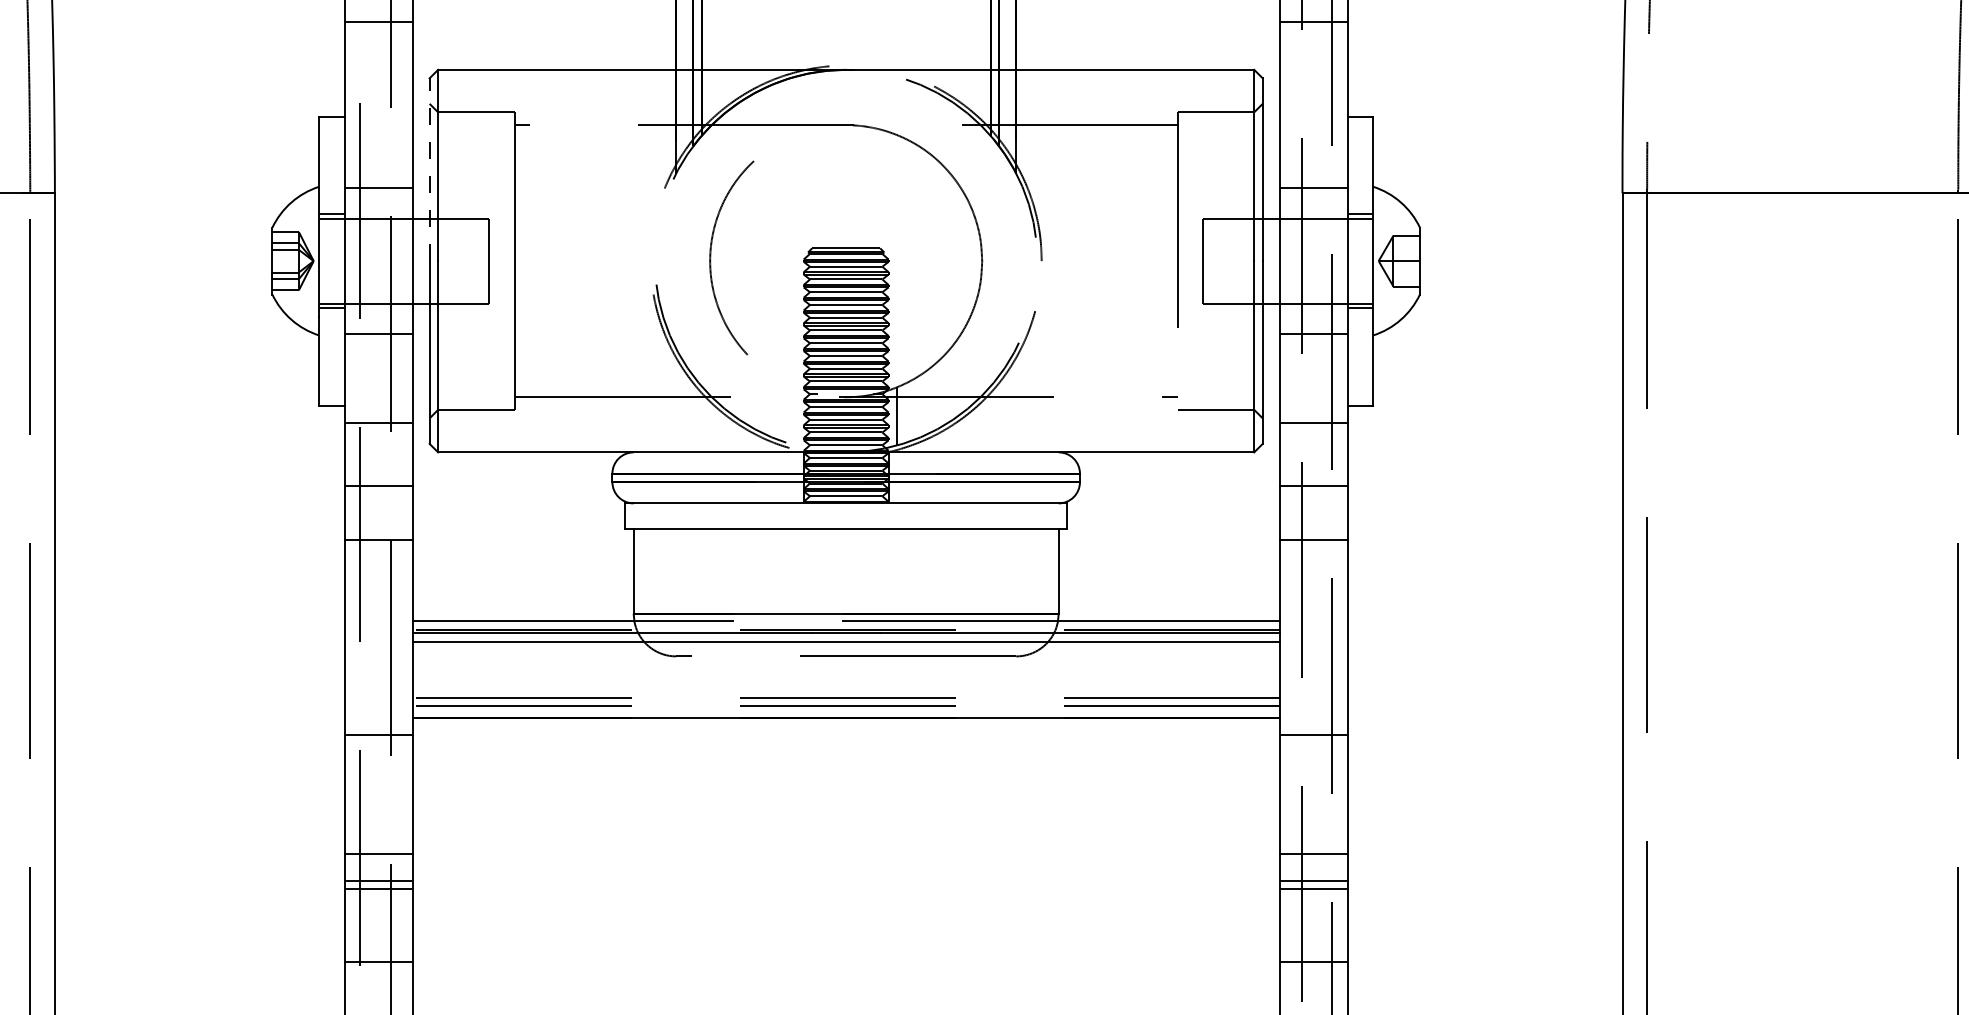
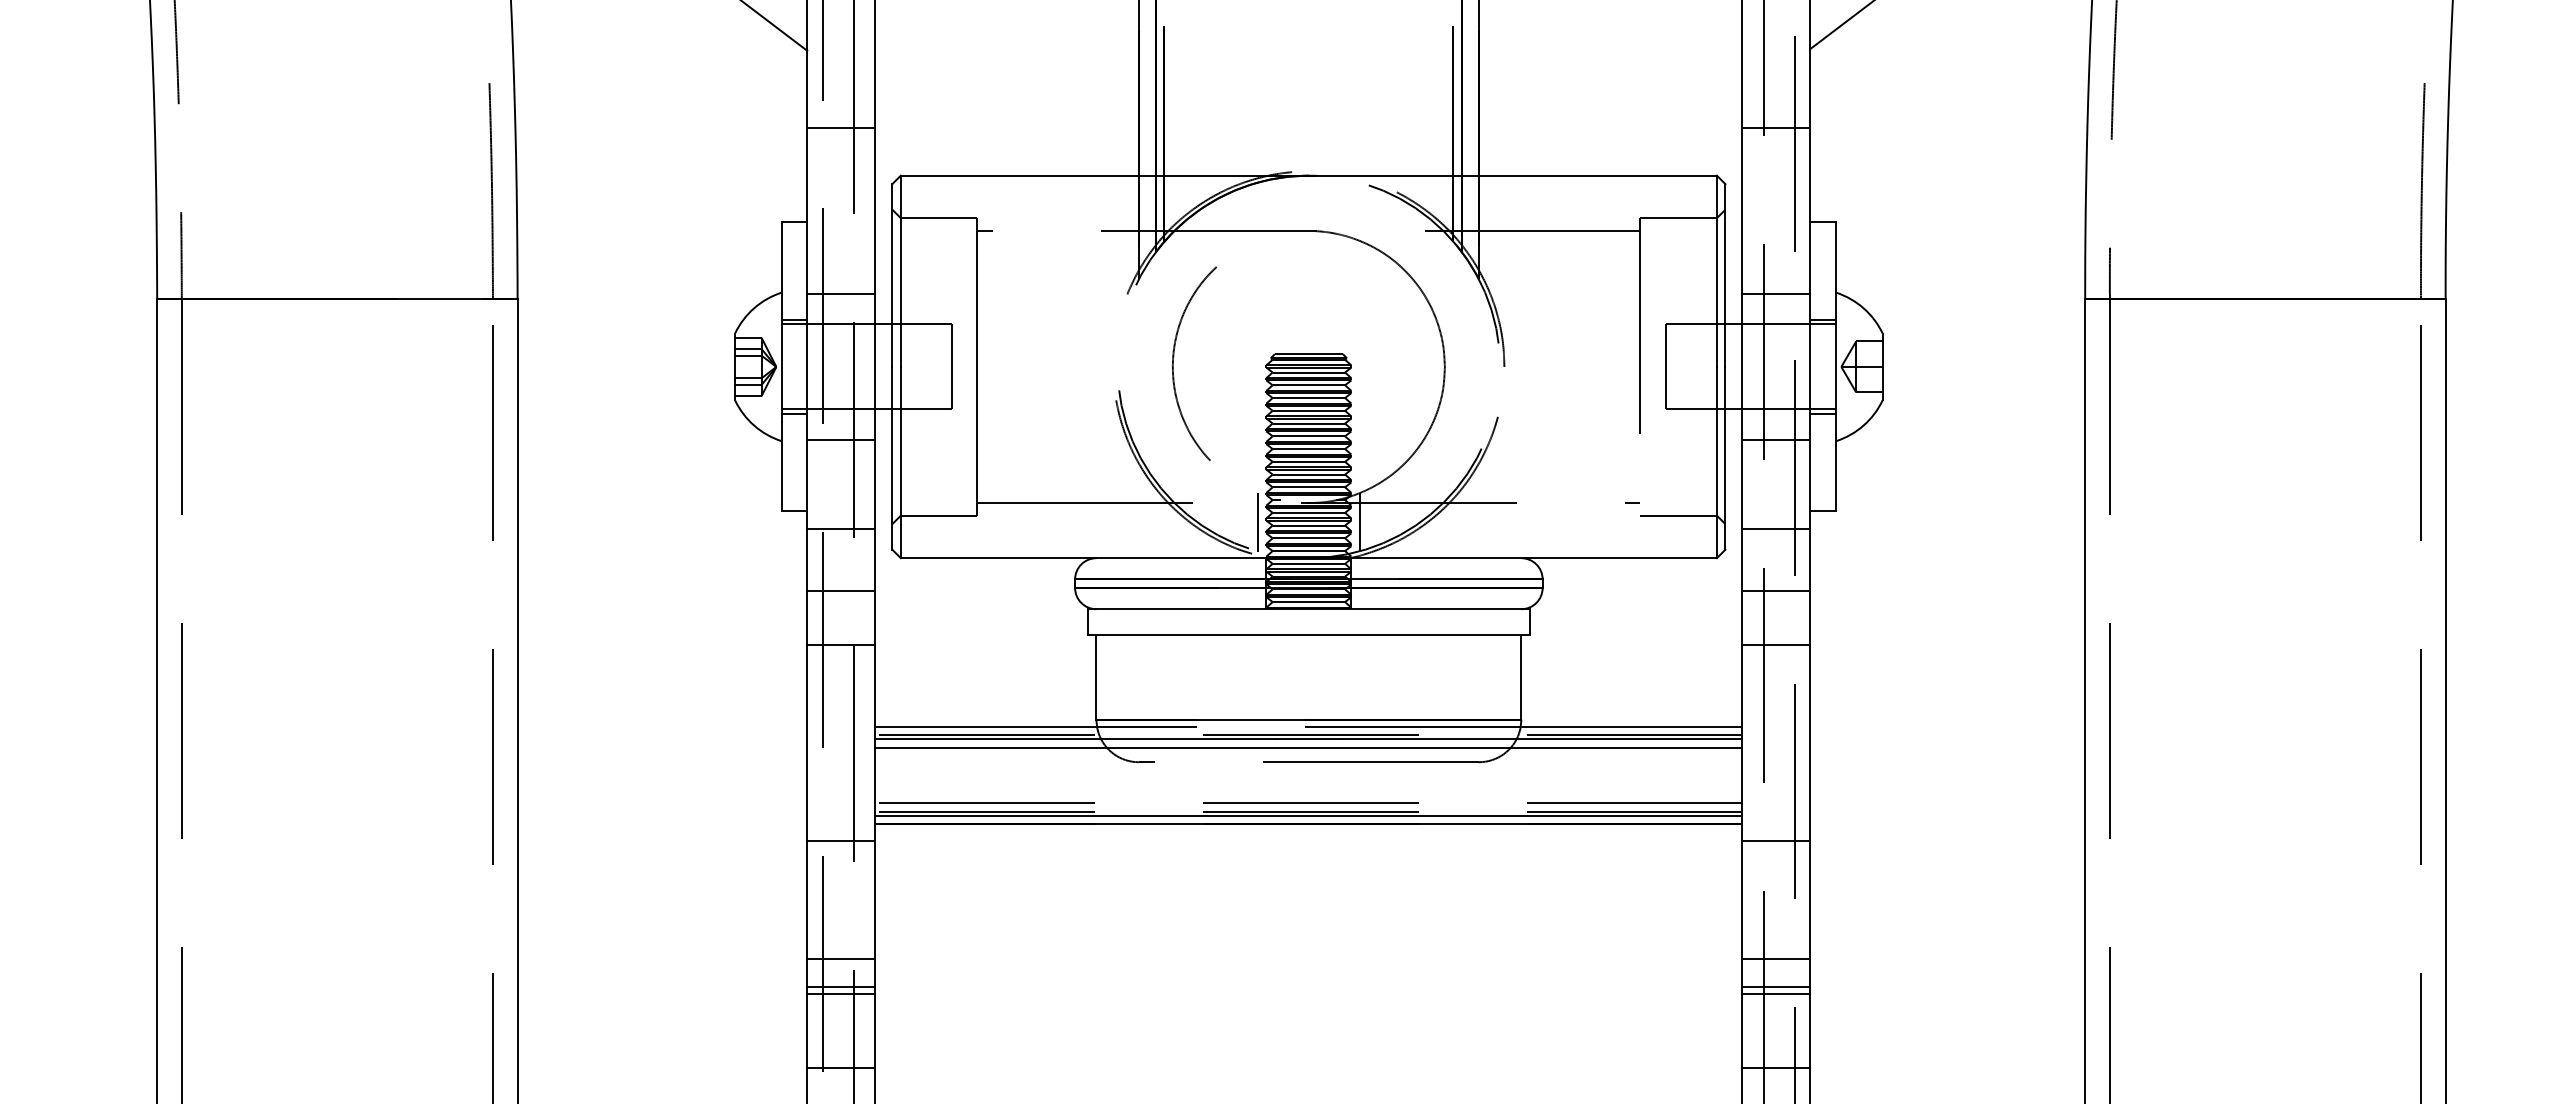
line: (429, 169) -> (892, 275), dashed -> solid
line: (794, 416) -> (1257, 522), added
line: (845, 710) -> (1308, 816), added

